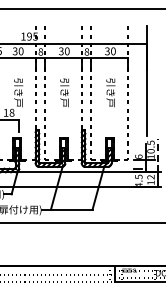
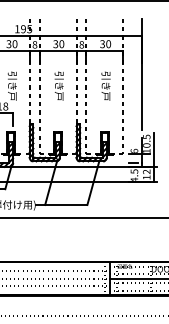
line: (158, 156) -> (154, 150), dashed -> solid

